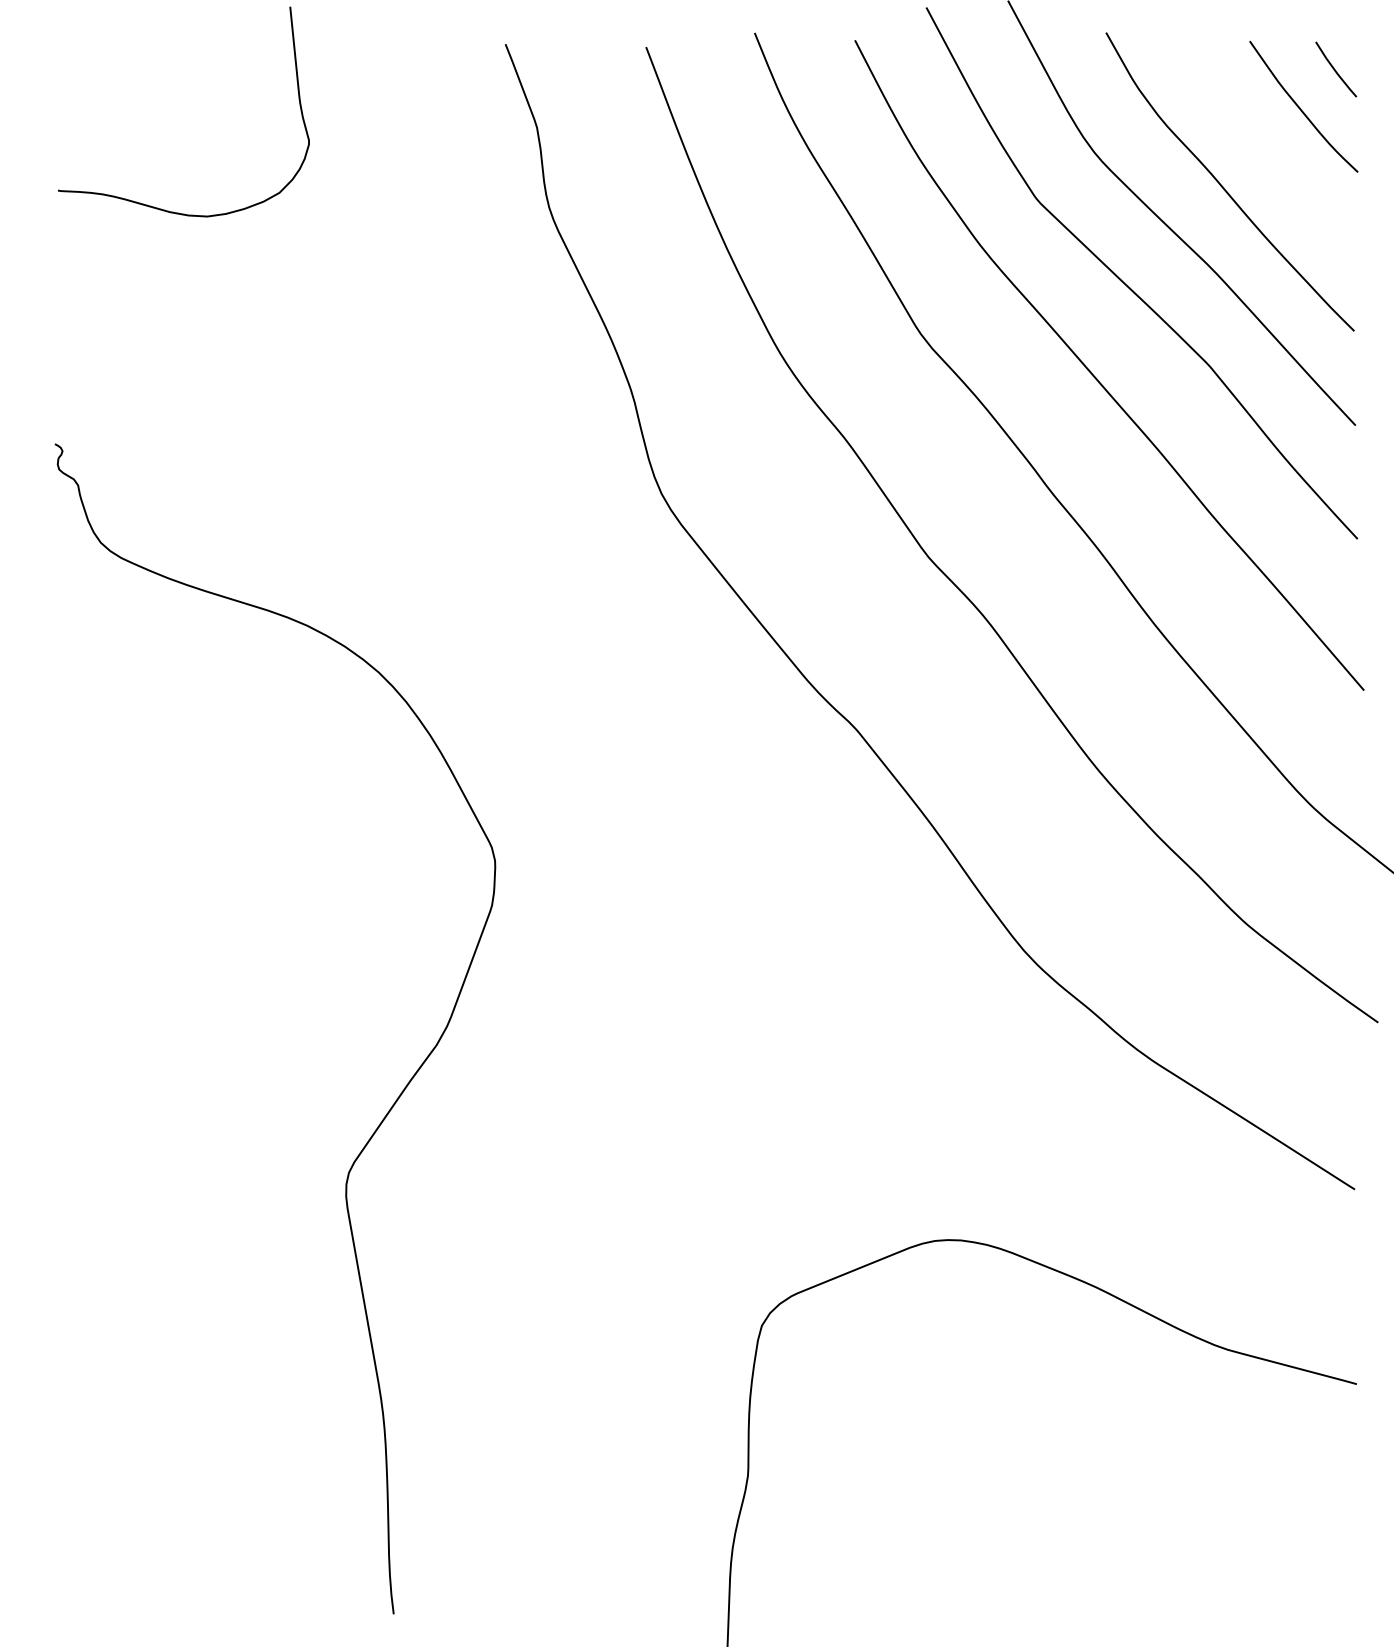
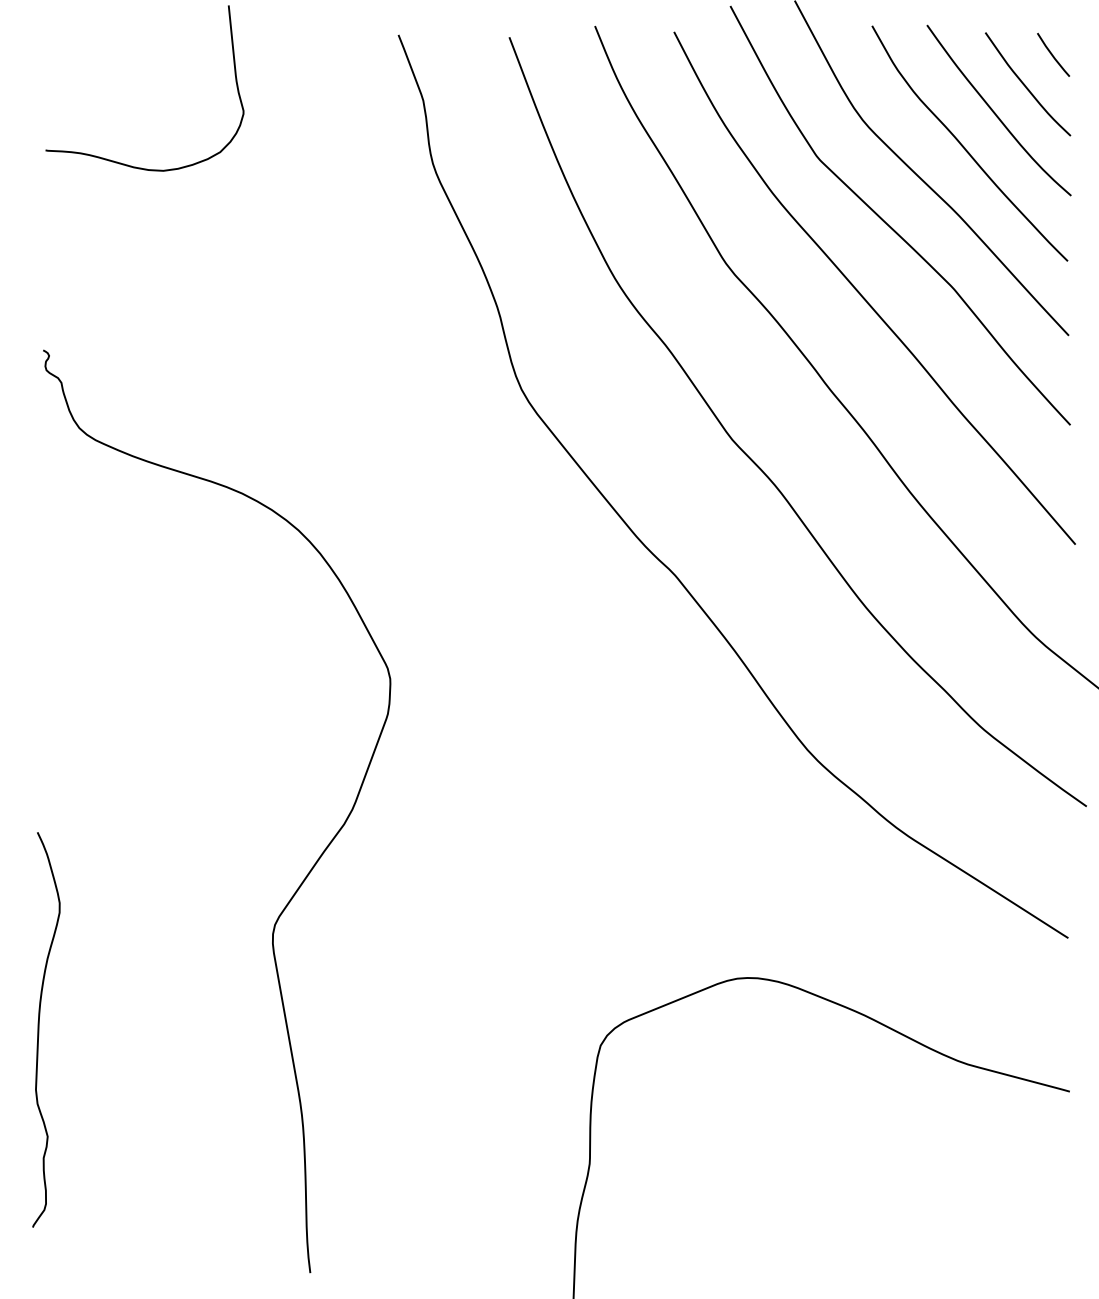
curve: (1262, 142) -> (995, 112), added
curve: (50, 1305) -> (39, 1029), added

